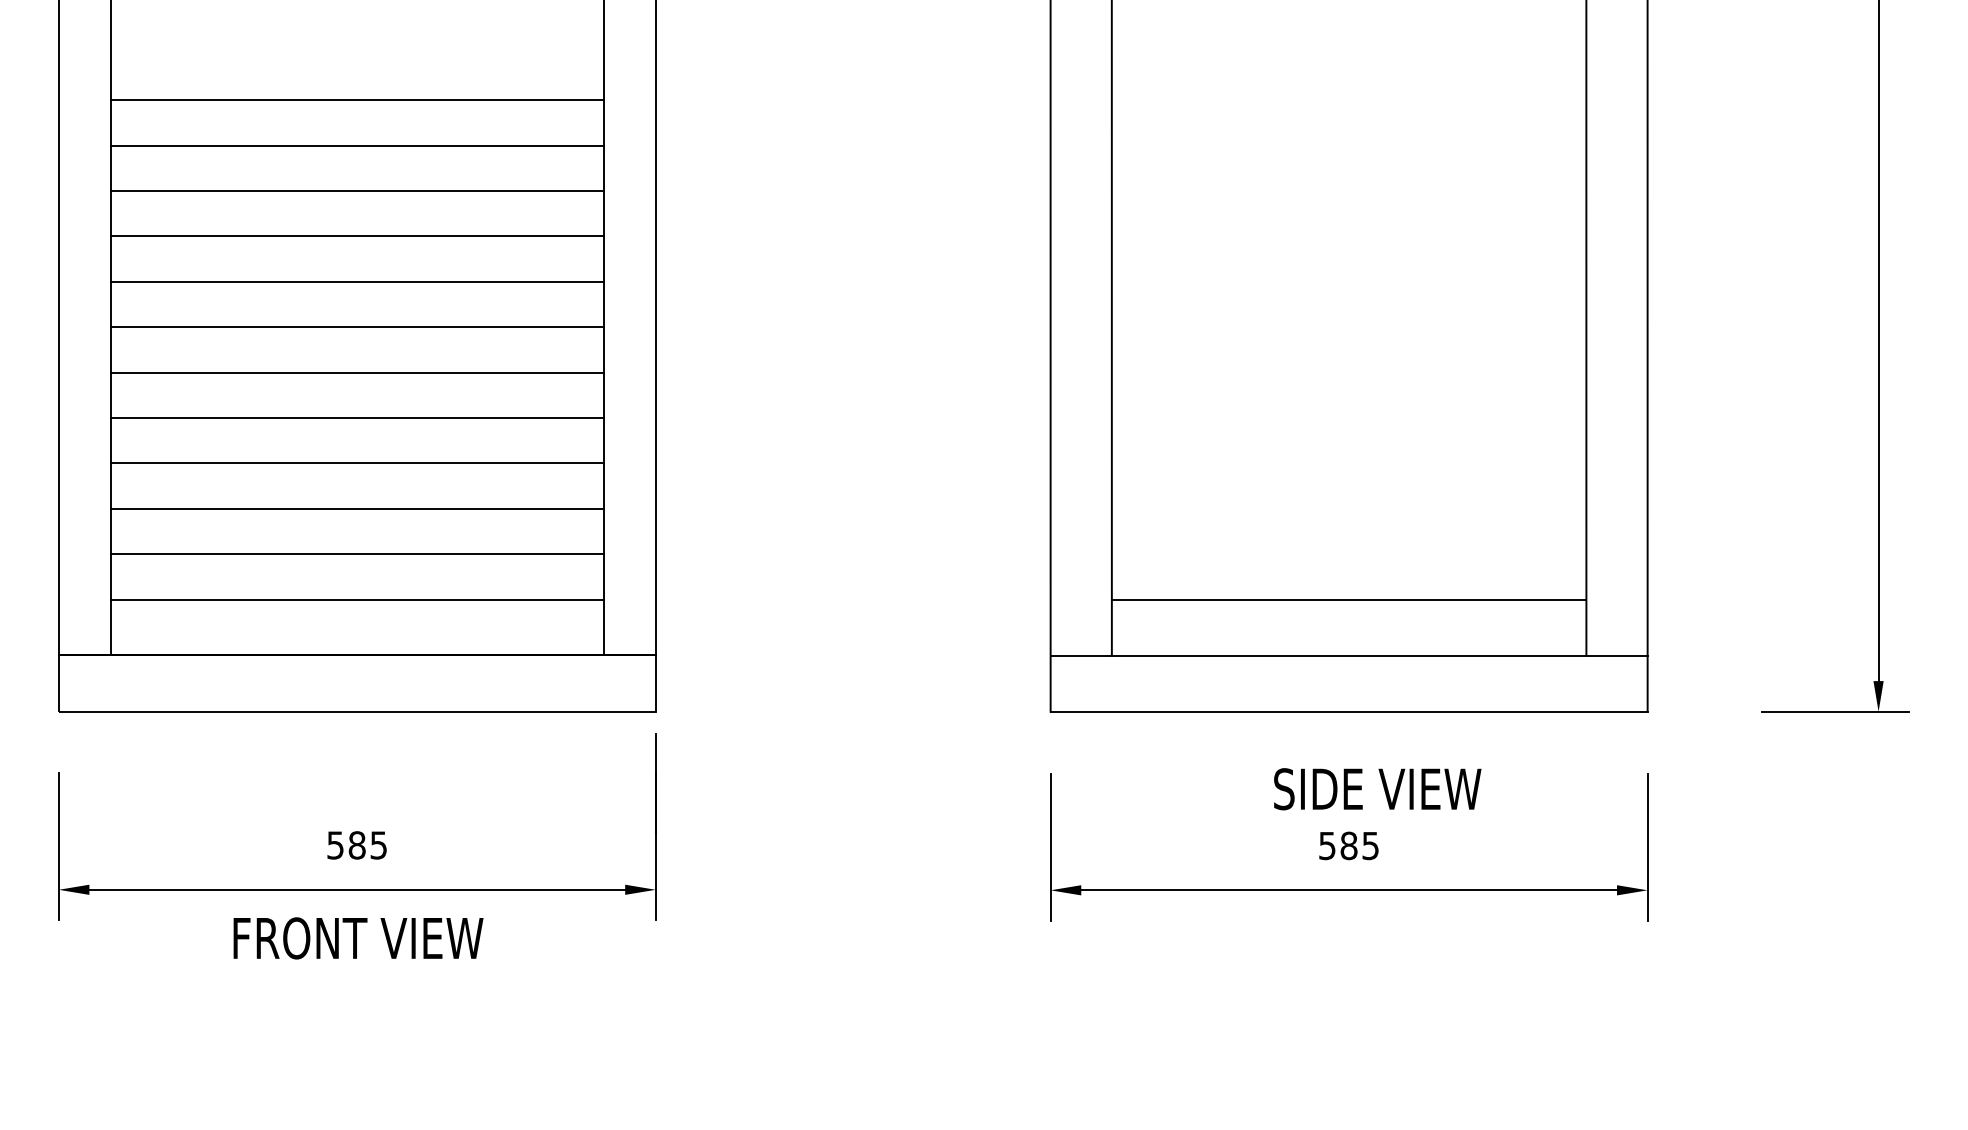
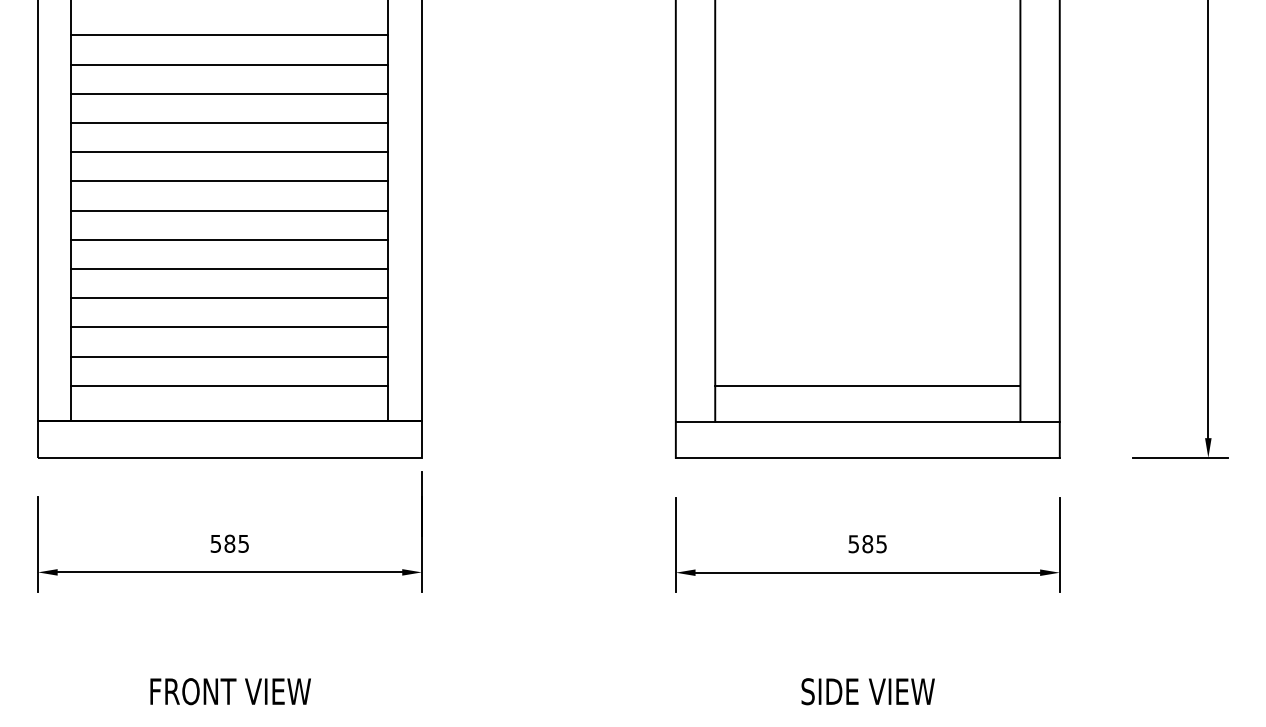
line: (356, 54) -> (229, 35), added
text: (1376, 788) -> (867, 691), moved
text: (358, 938) -> (230, 691), moved

